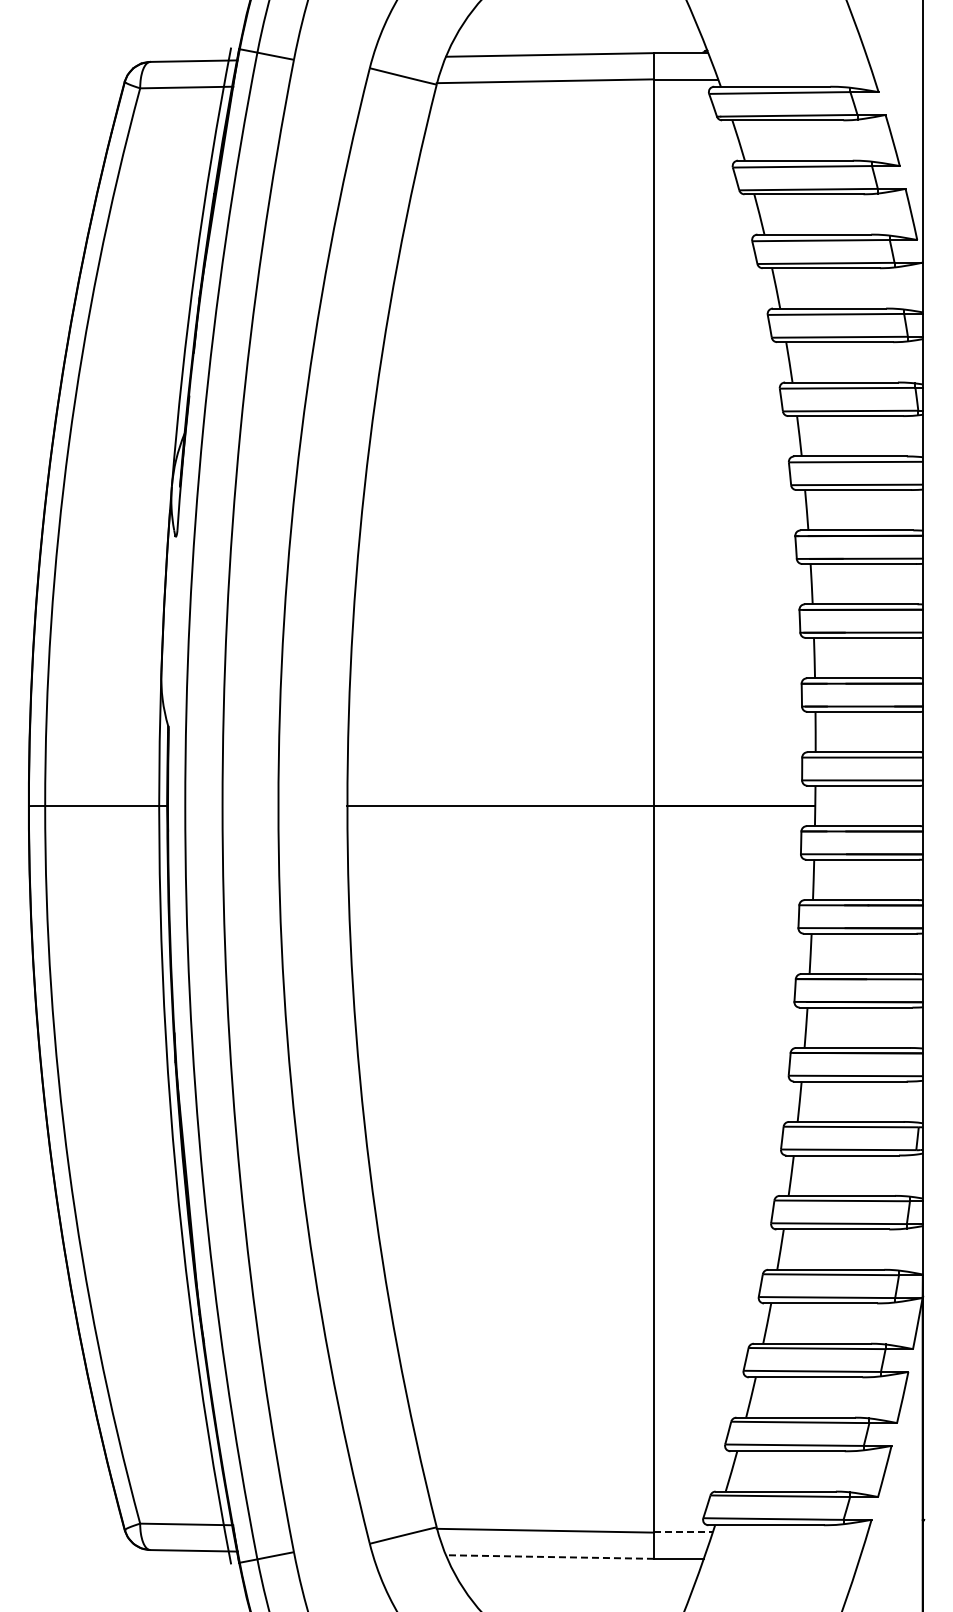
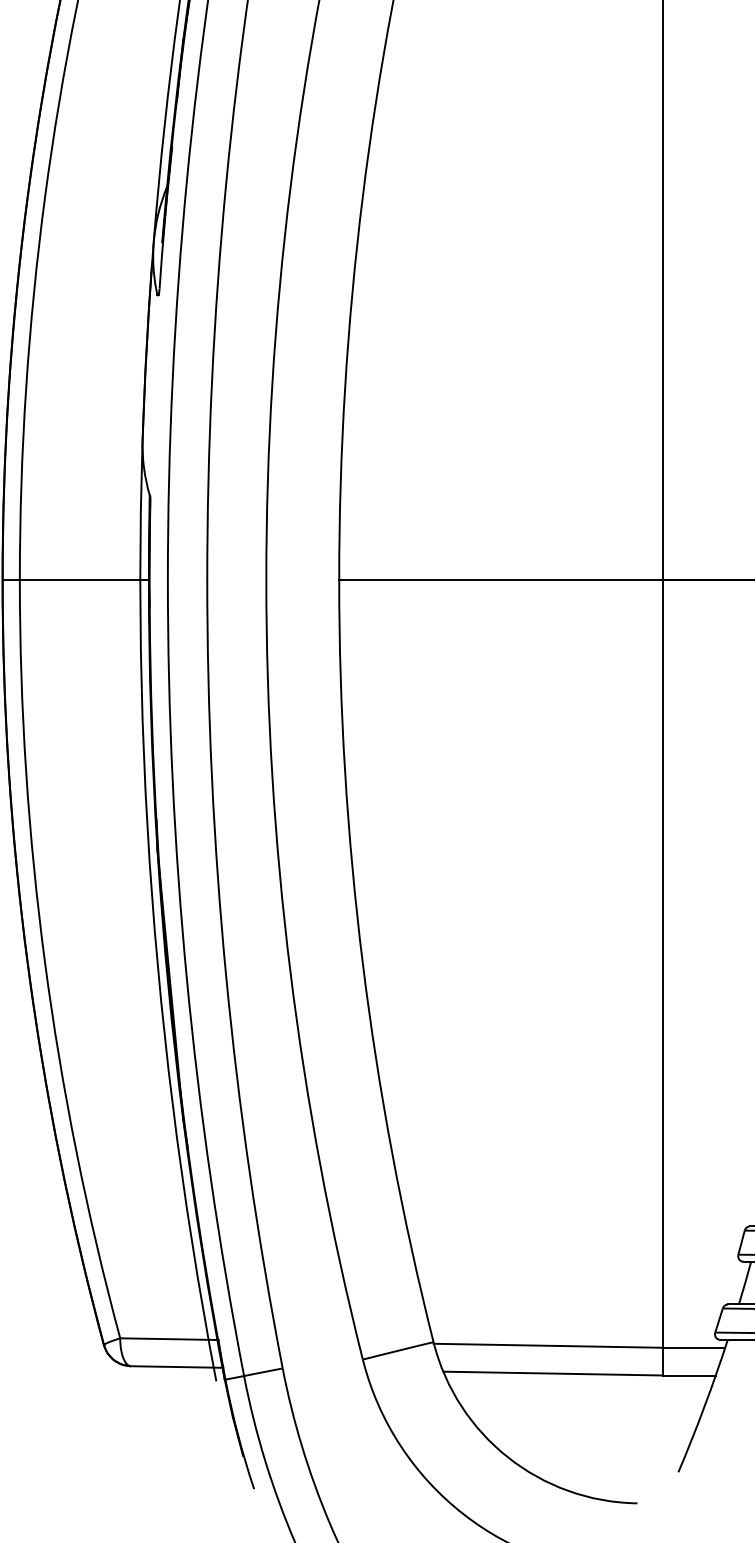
line: (683, 1532) -> (694, 1347), dashed -> solid
line: (550, 1557) -> (553, 1374), dashed -> solid

